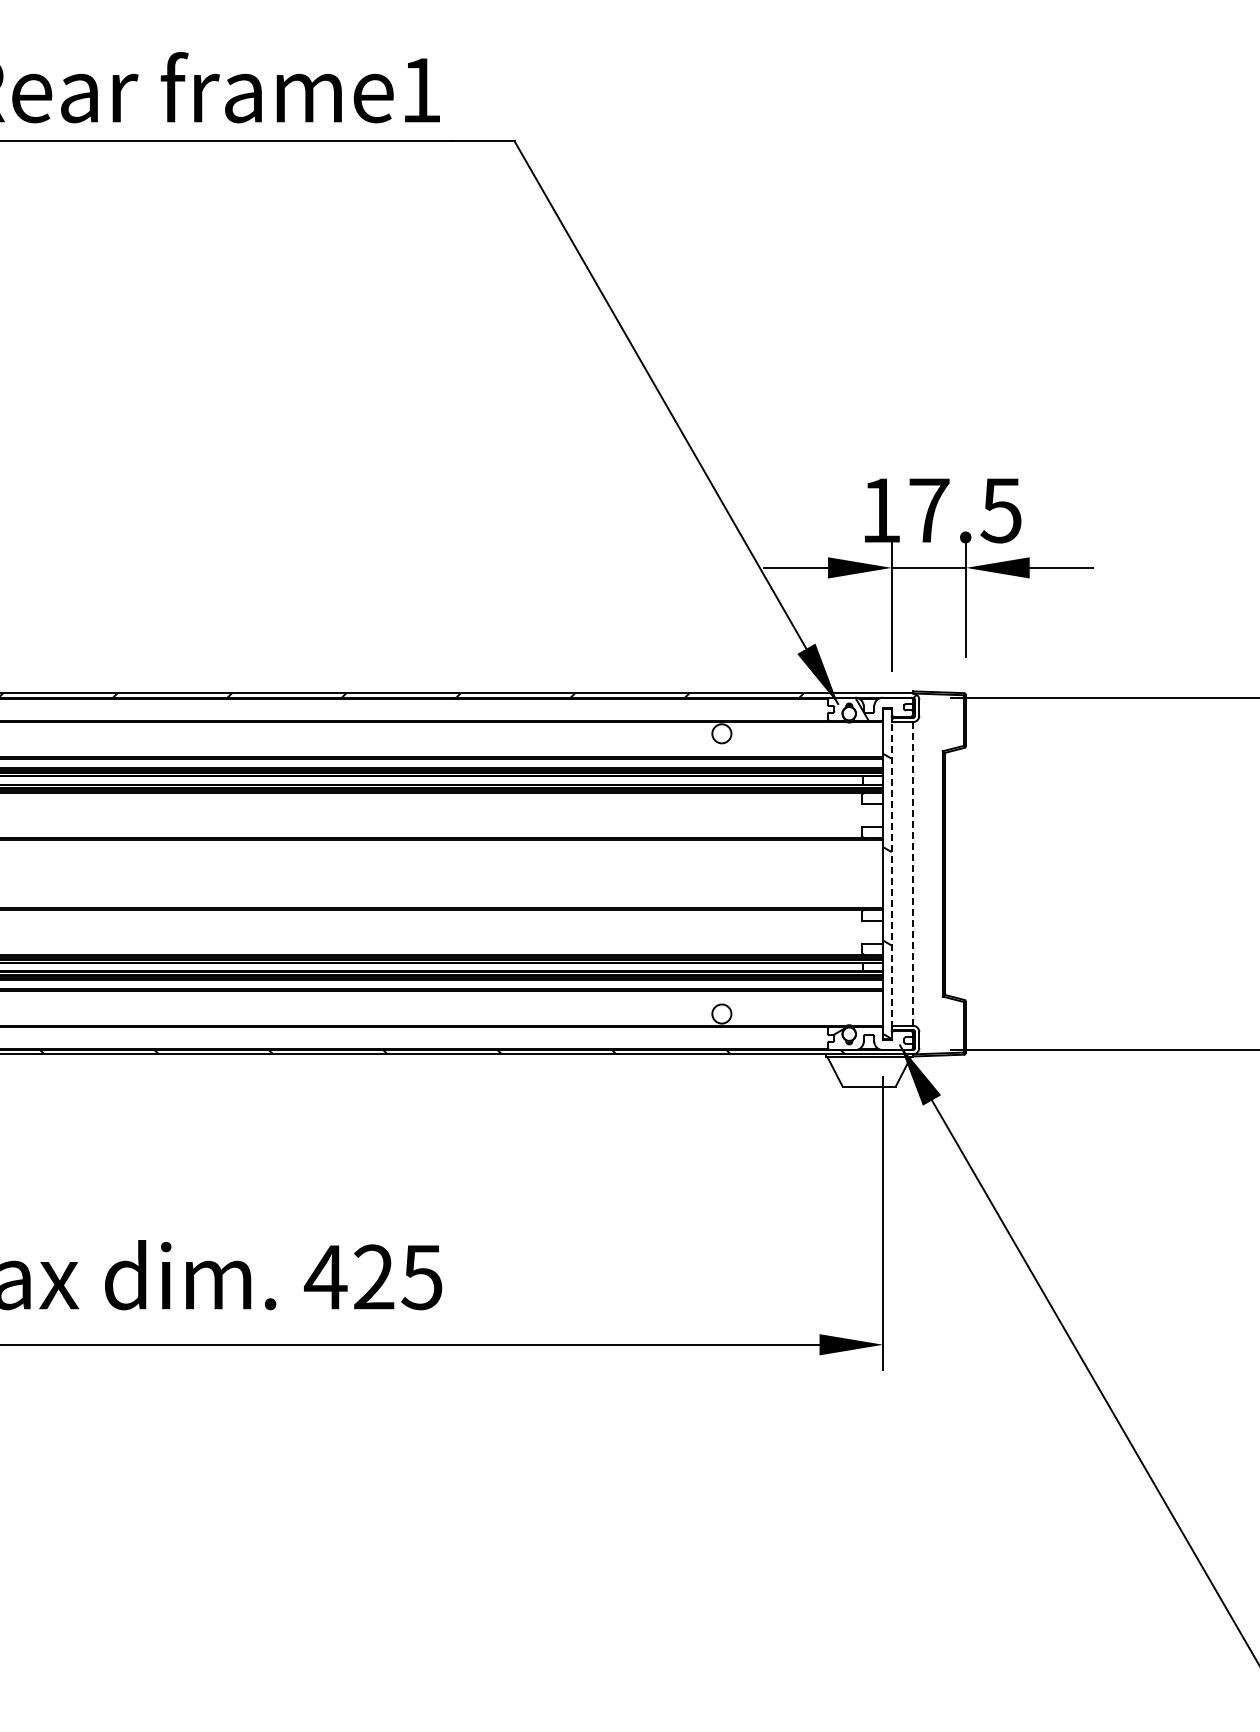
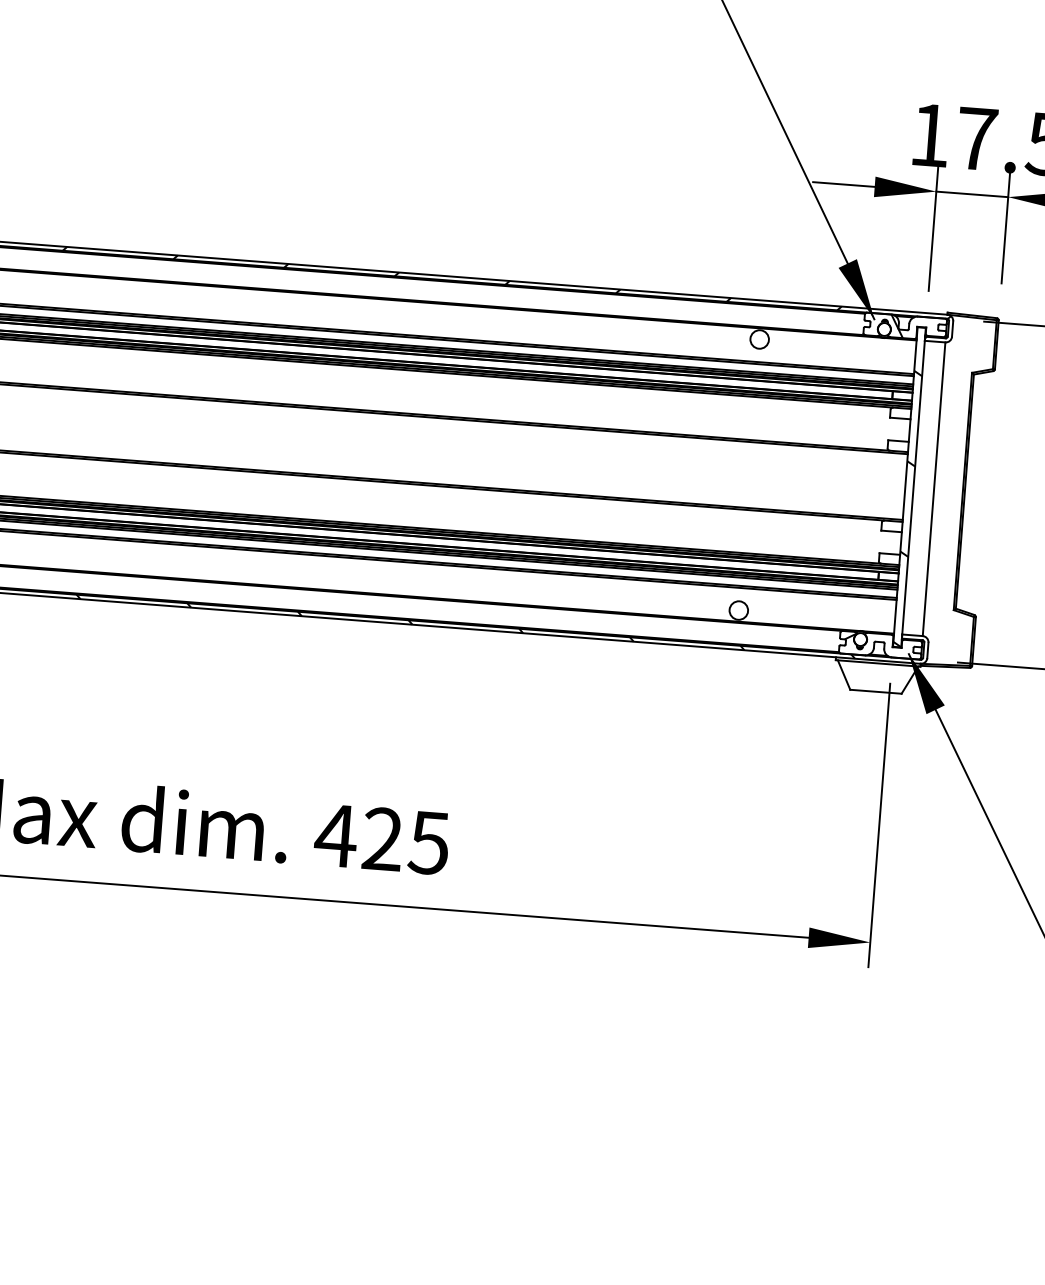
line: (891, 873) -> (913, 487), dashed -> solid
line: (912, 873) -> (933, 488), dashed -> solid

